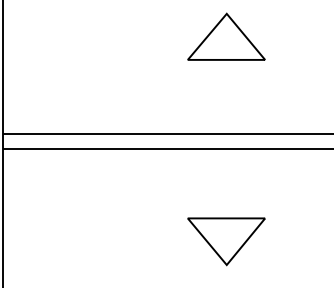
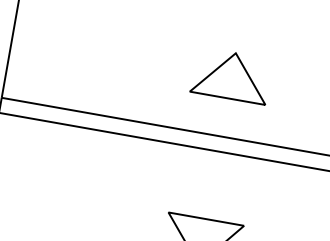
part: (226, 36) -> (231, 75), moved

